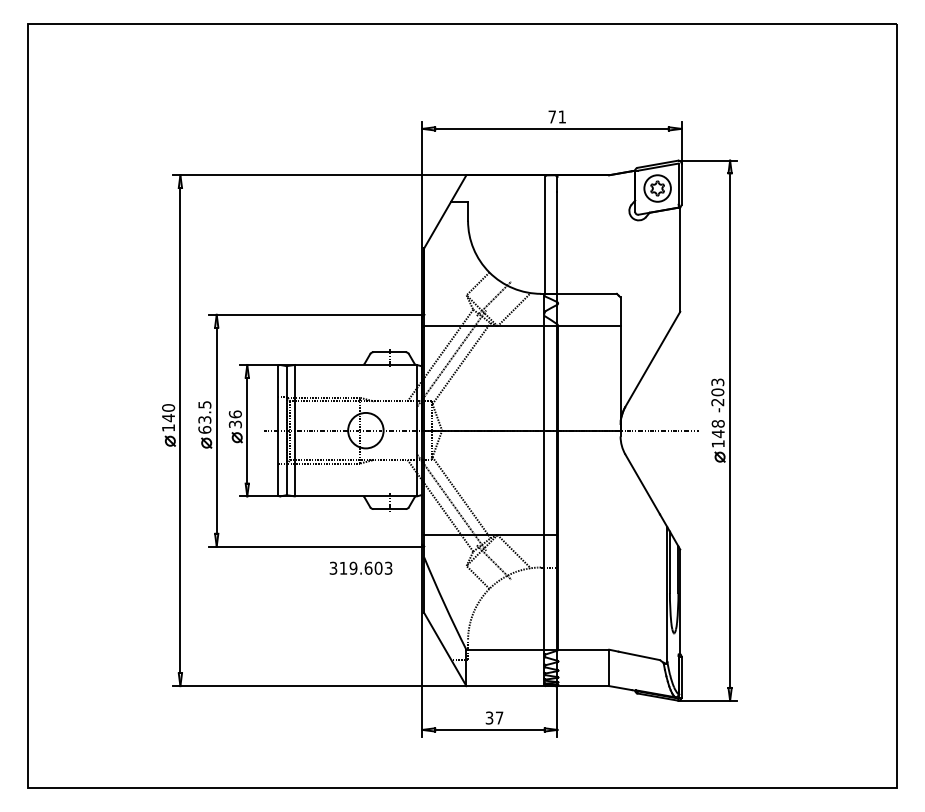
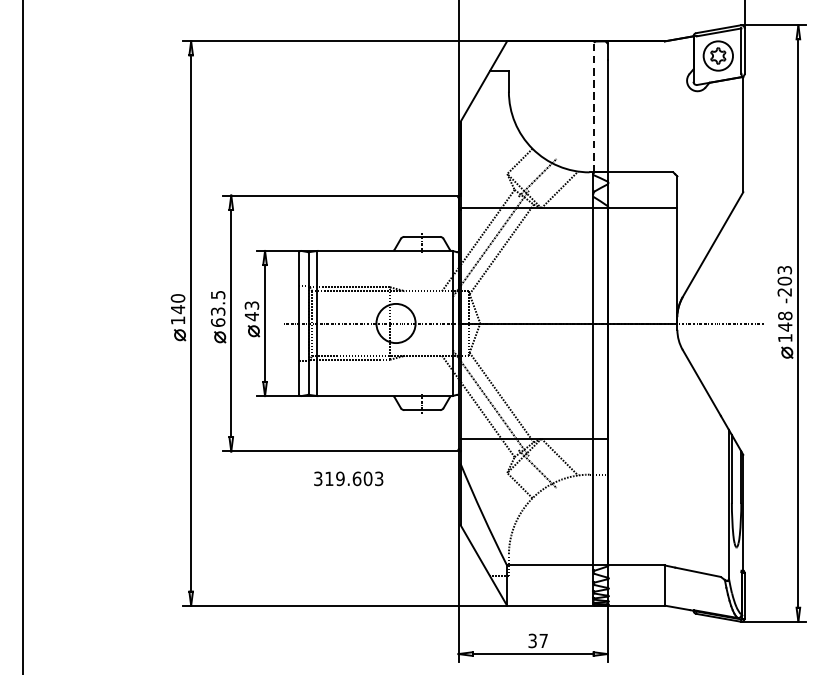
line: (545, 235) -> (594, 107), solid -> dashed
text: (234, 419) -> (250, 311), 36 -> 43
text: (360, 567) -> (348, 477), moved

